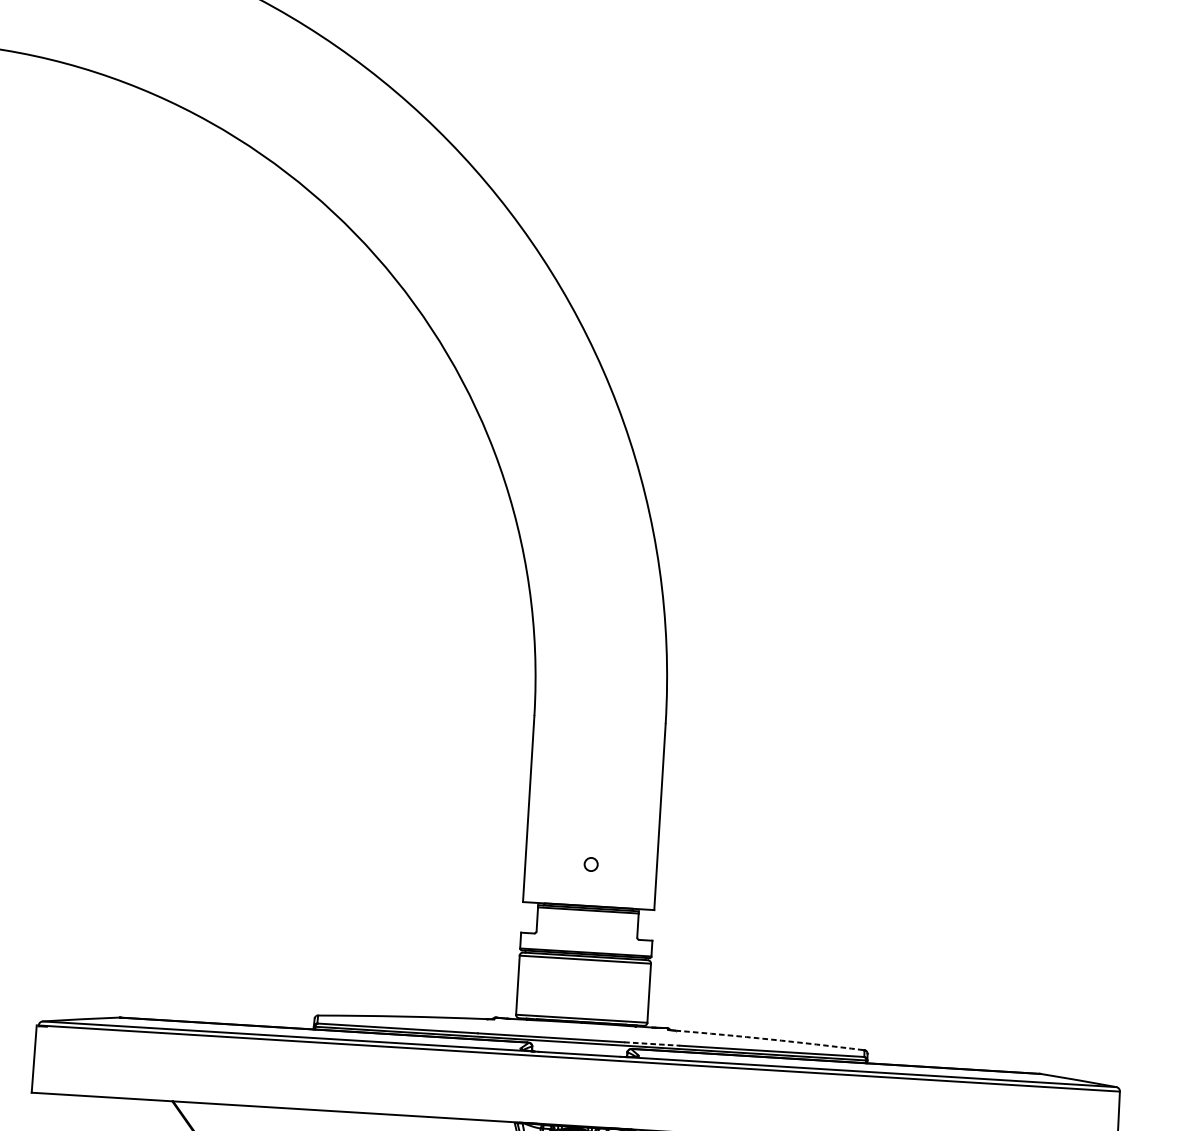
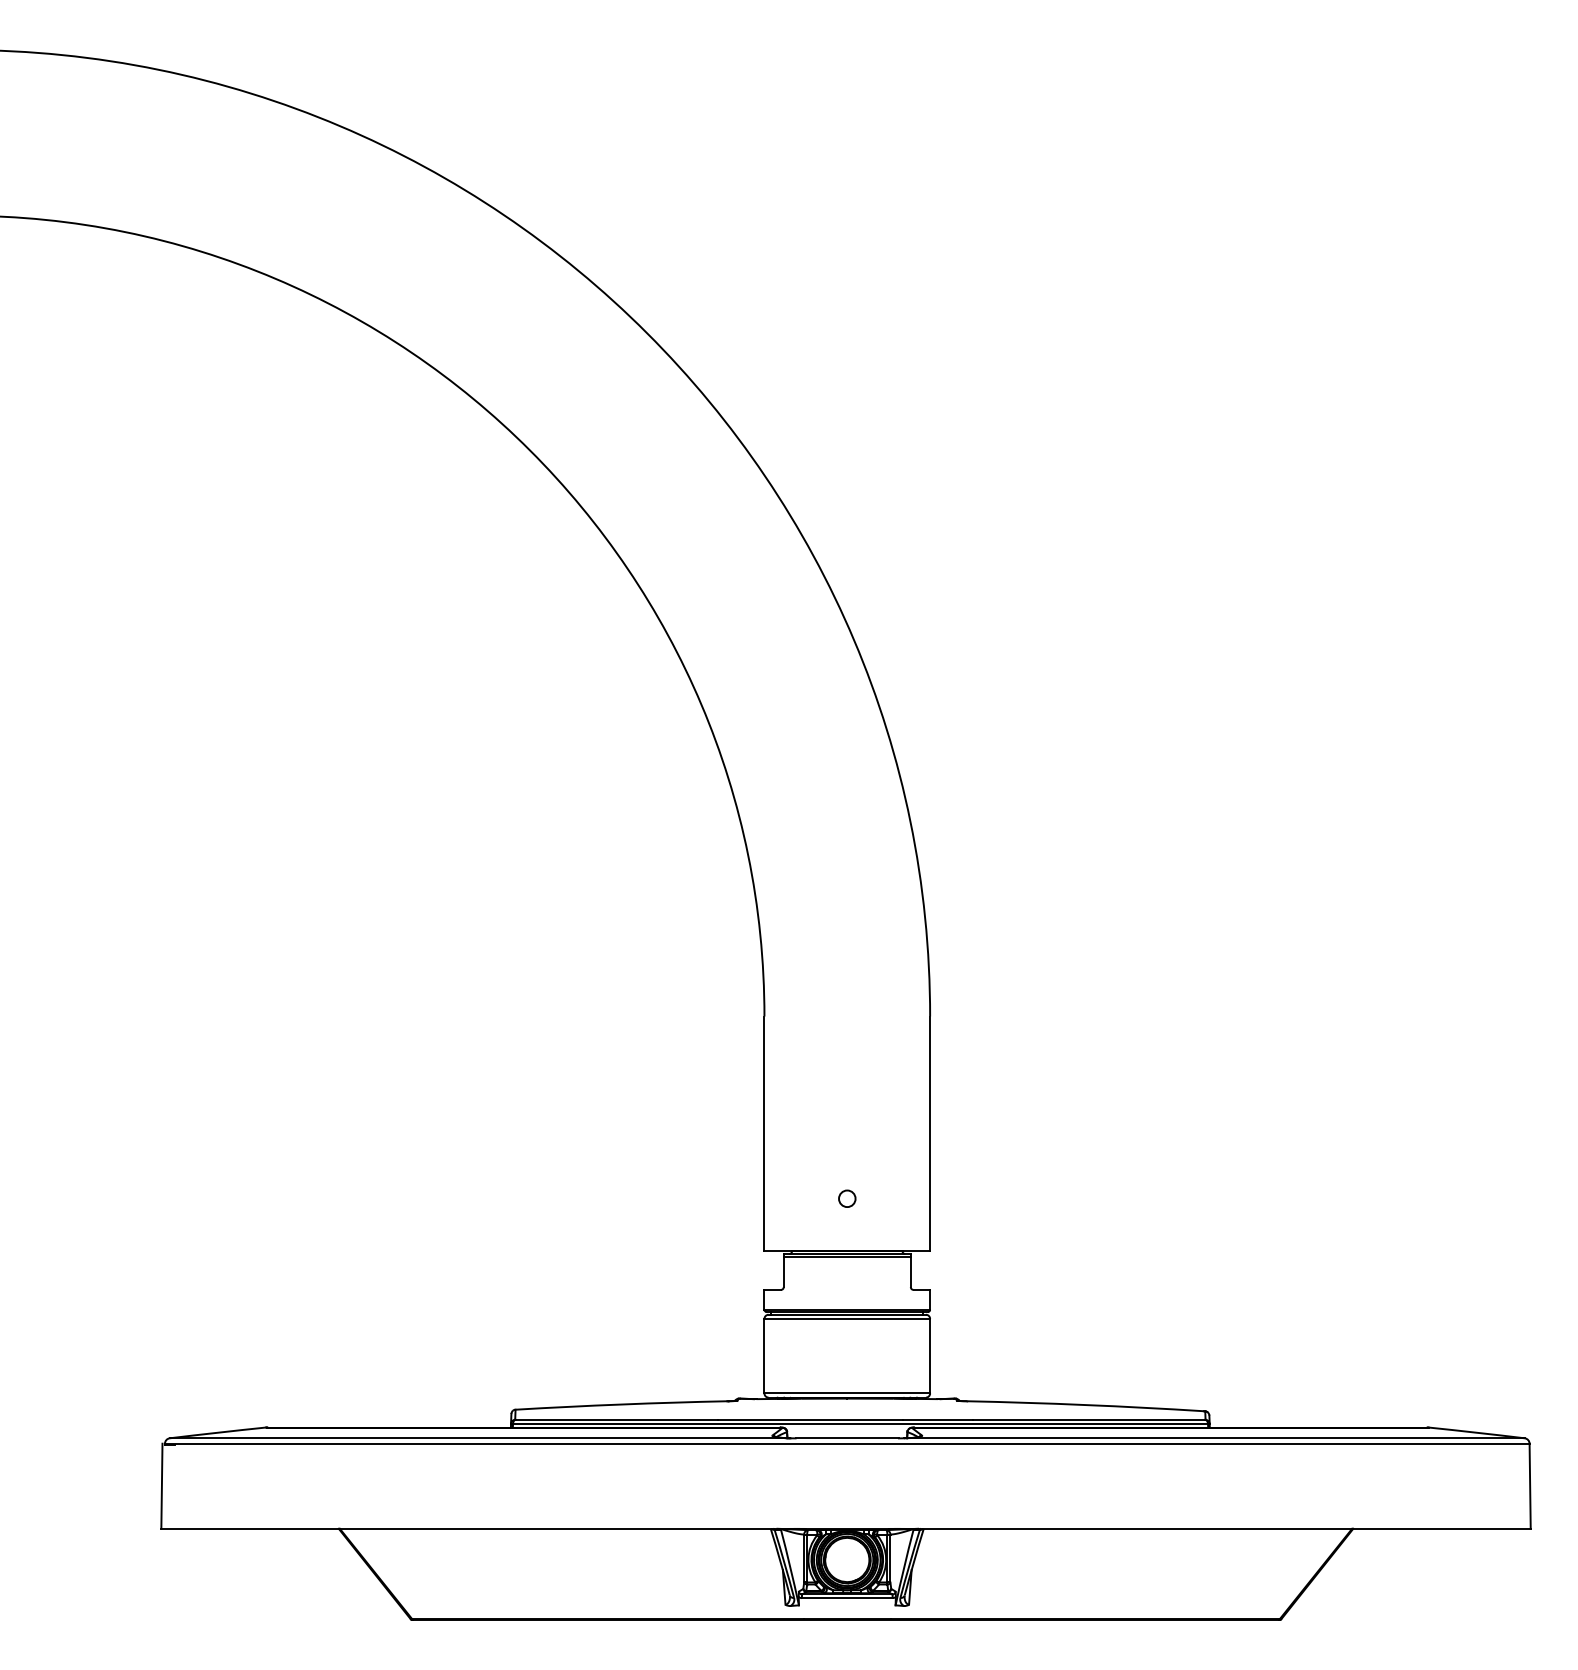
arc: (769, 1039) -> (1085, 1405), dashed -> solid
line: (652, 1043) -> (938, 1419), dashed -> solid

